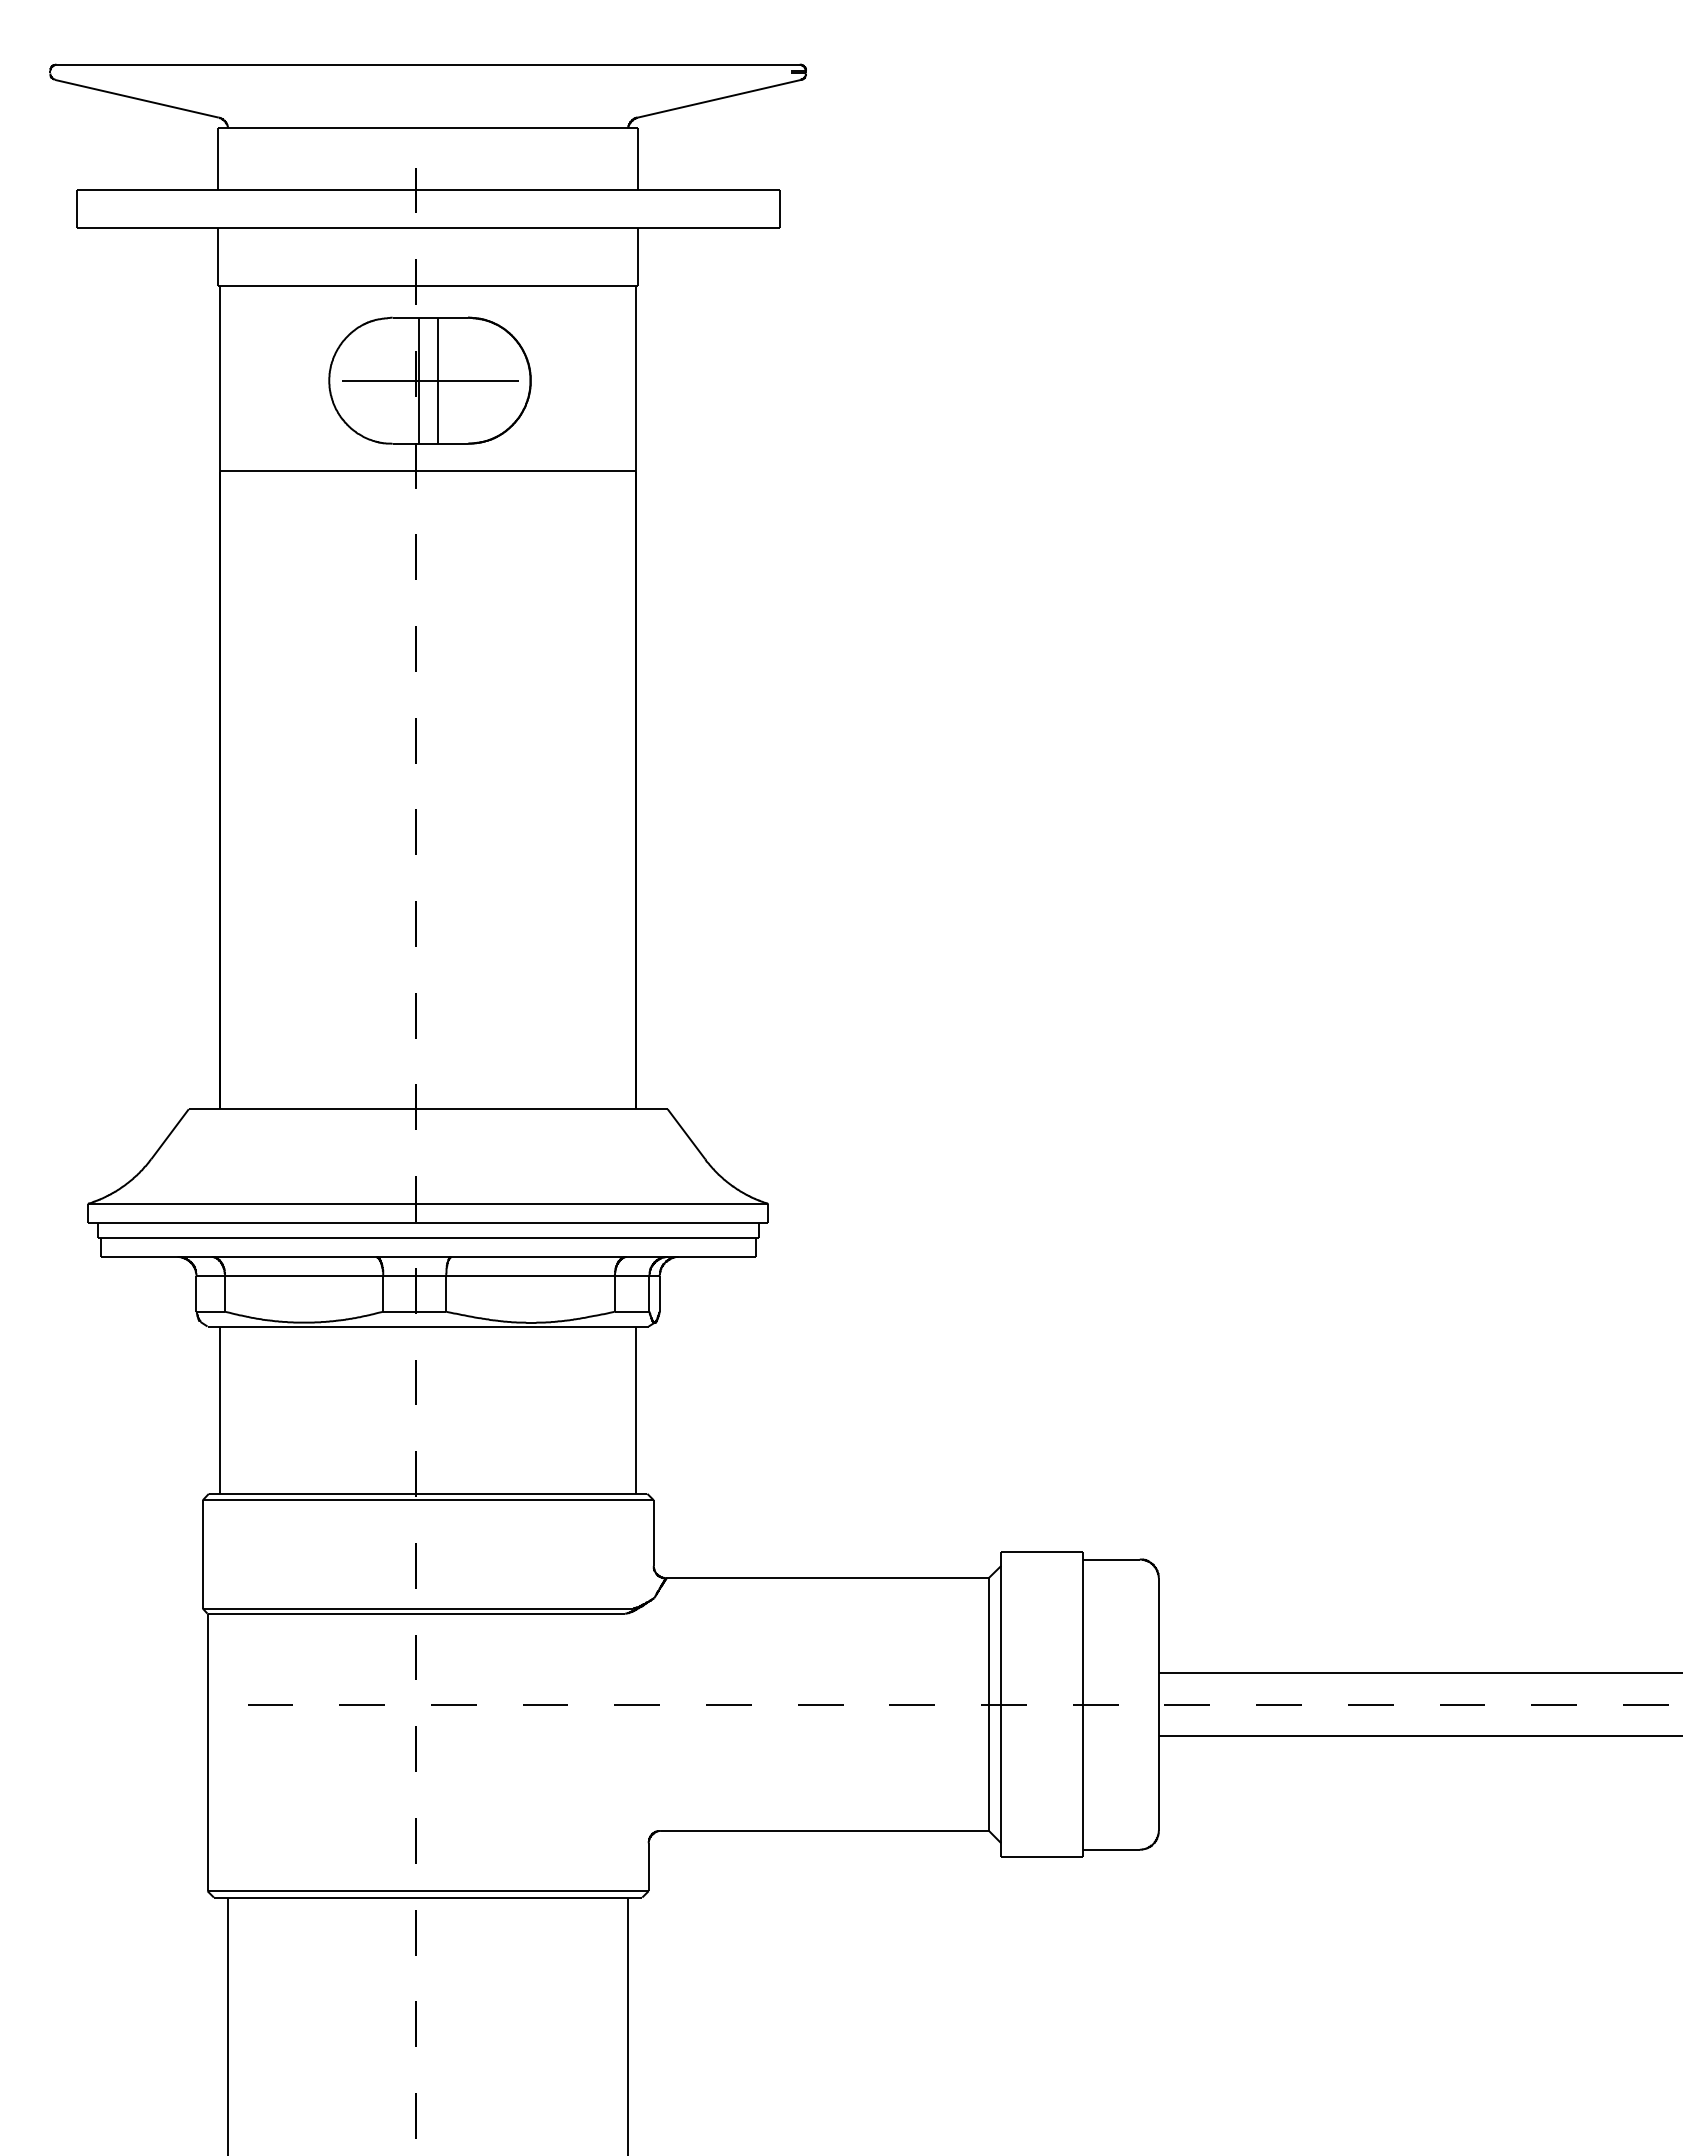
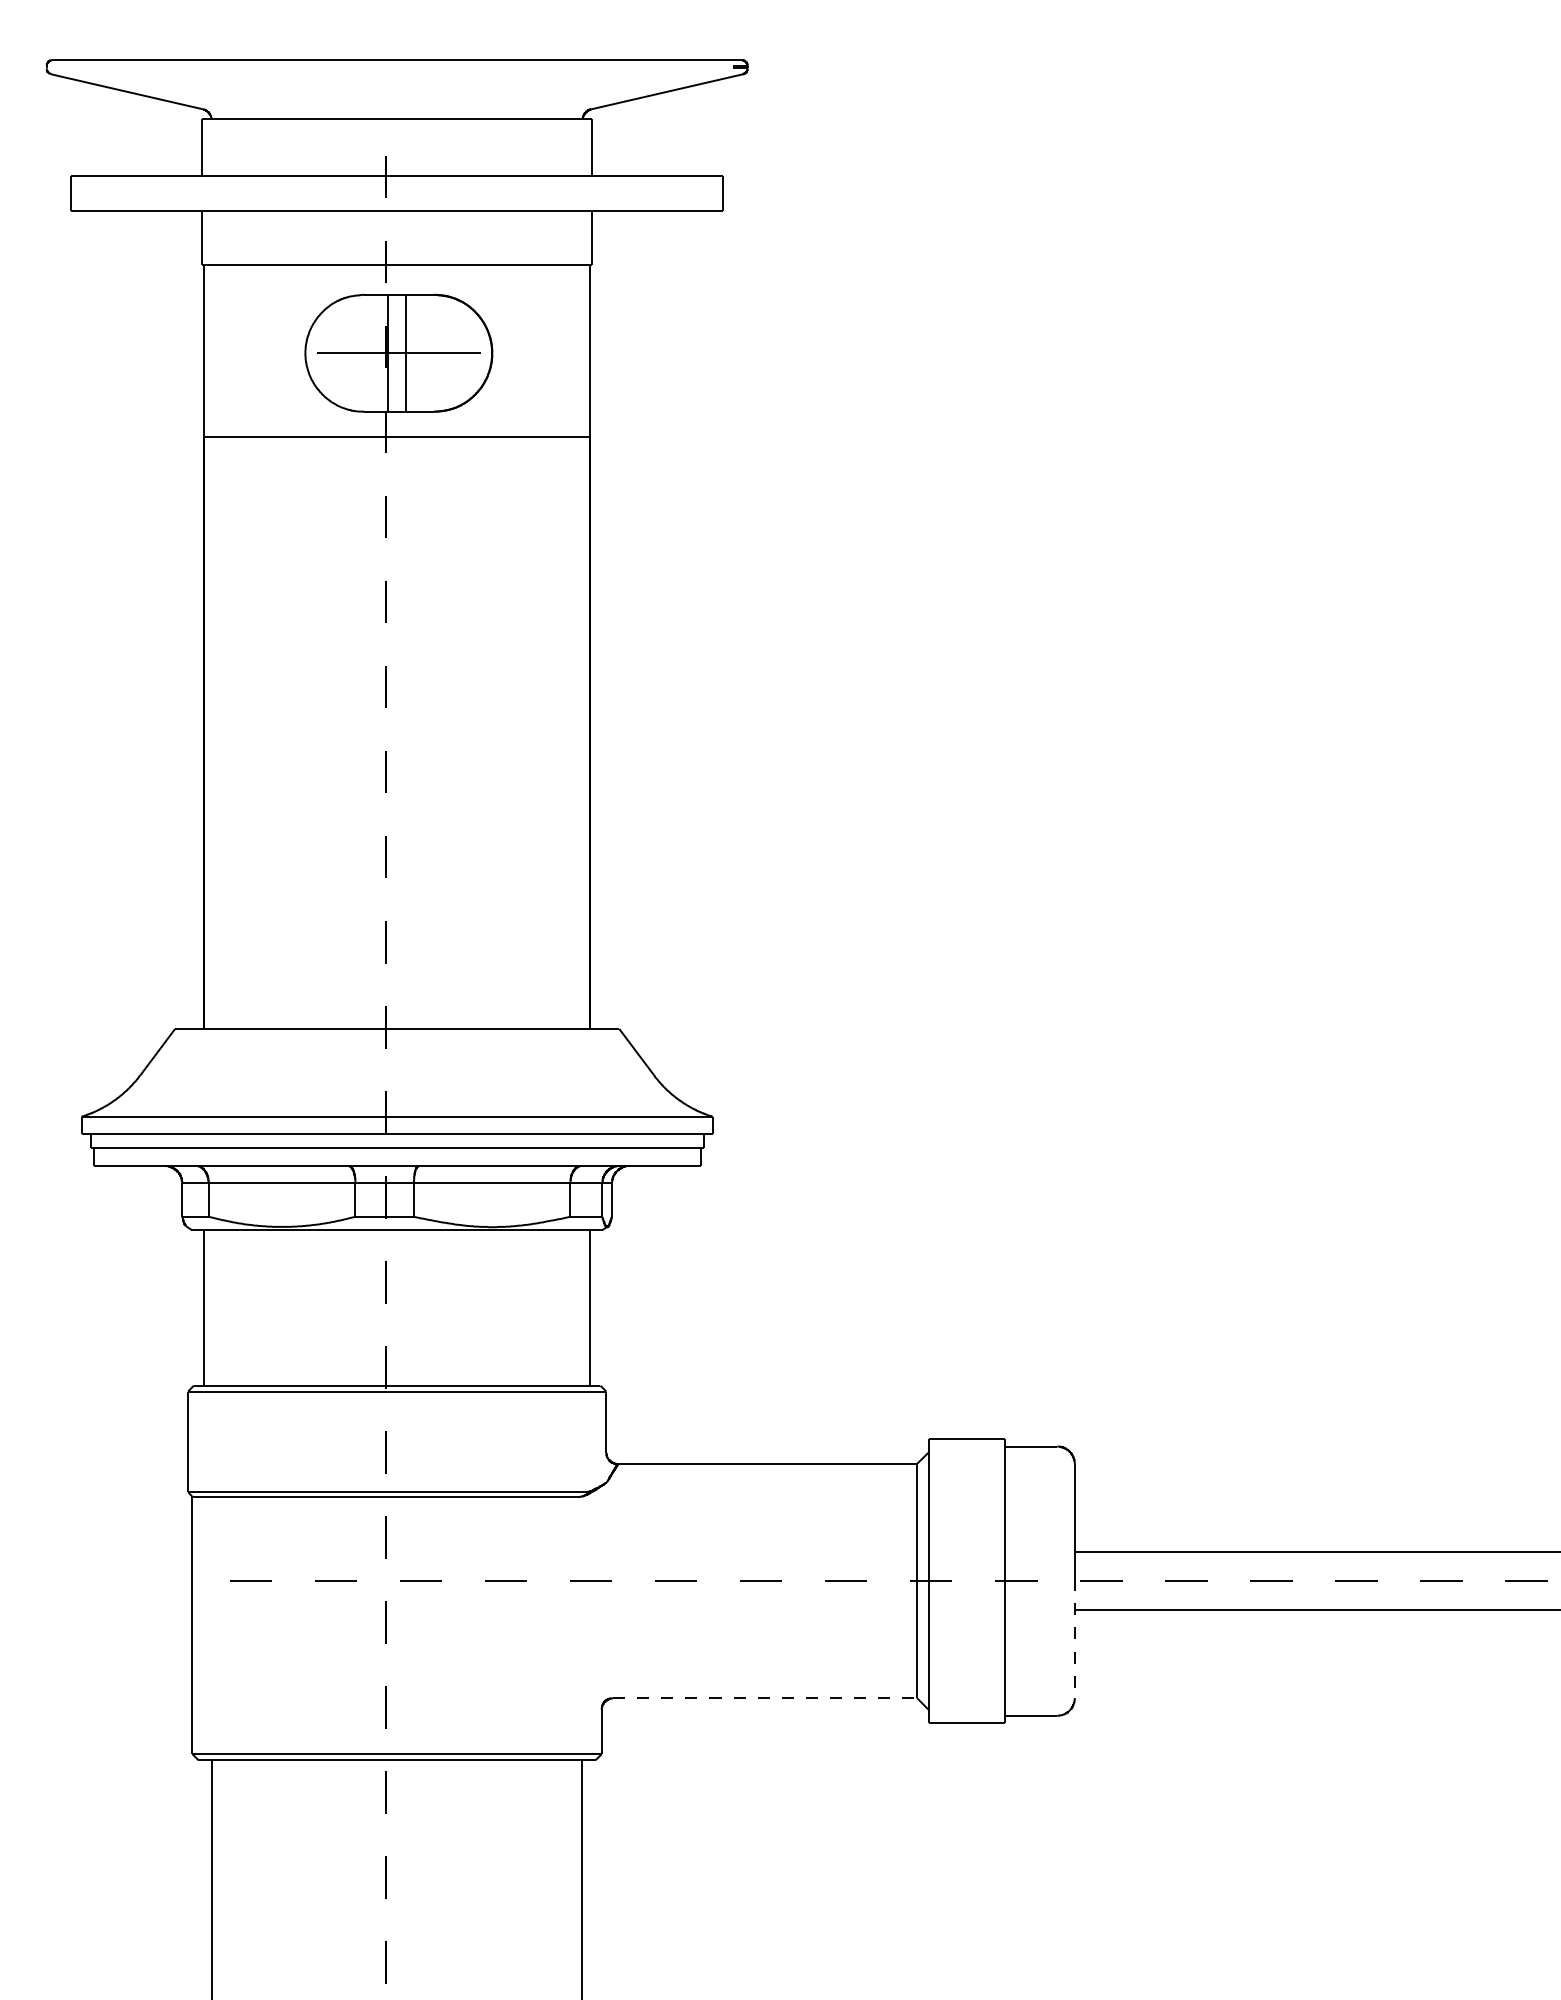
line: (1158, 1767) -> (1074, 1639), solid -> dashed
line: (824, 1830) -> (764, 1697), solid -> dashed

